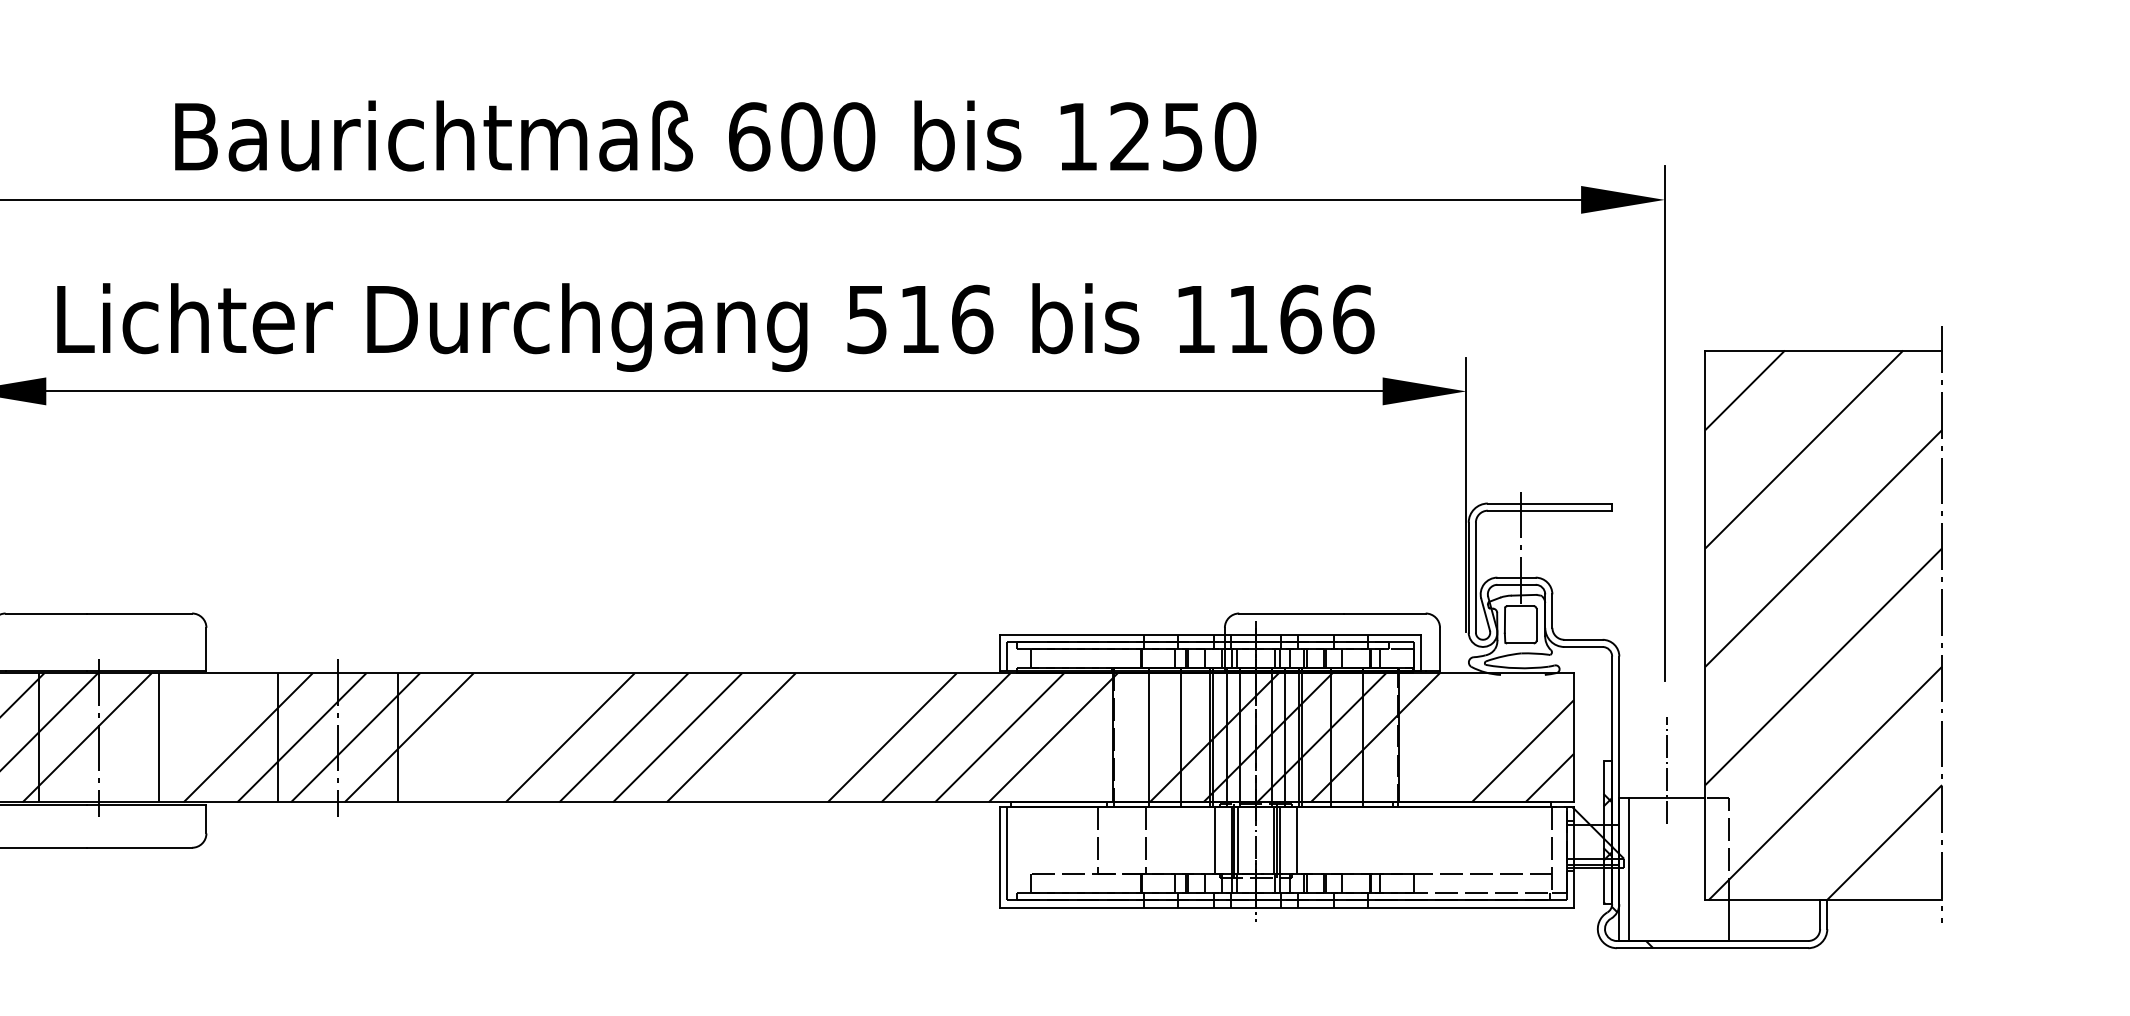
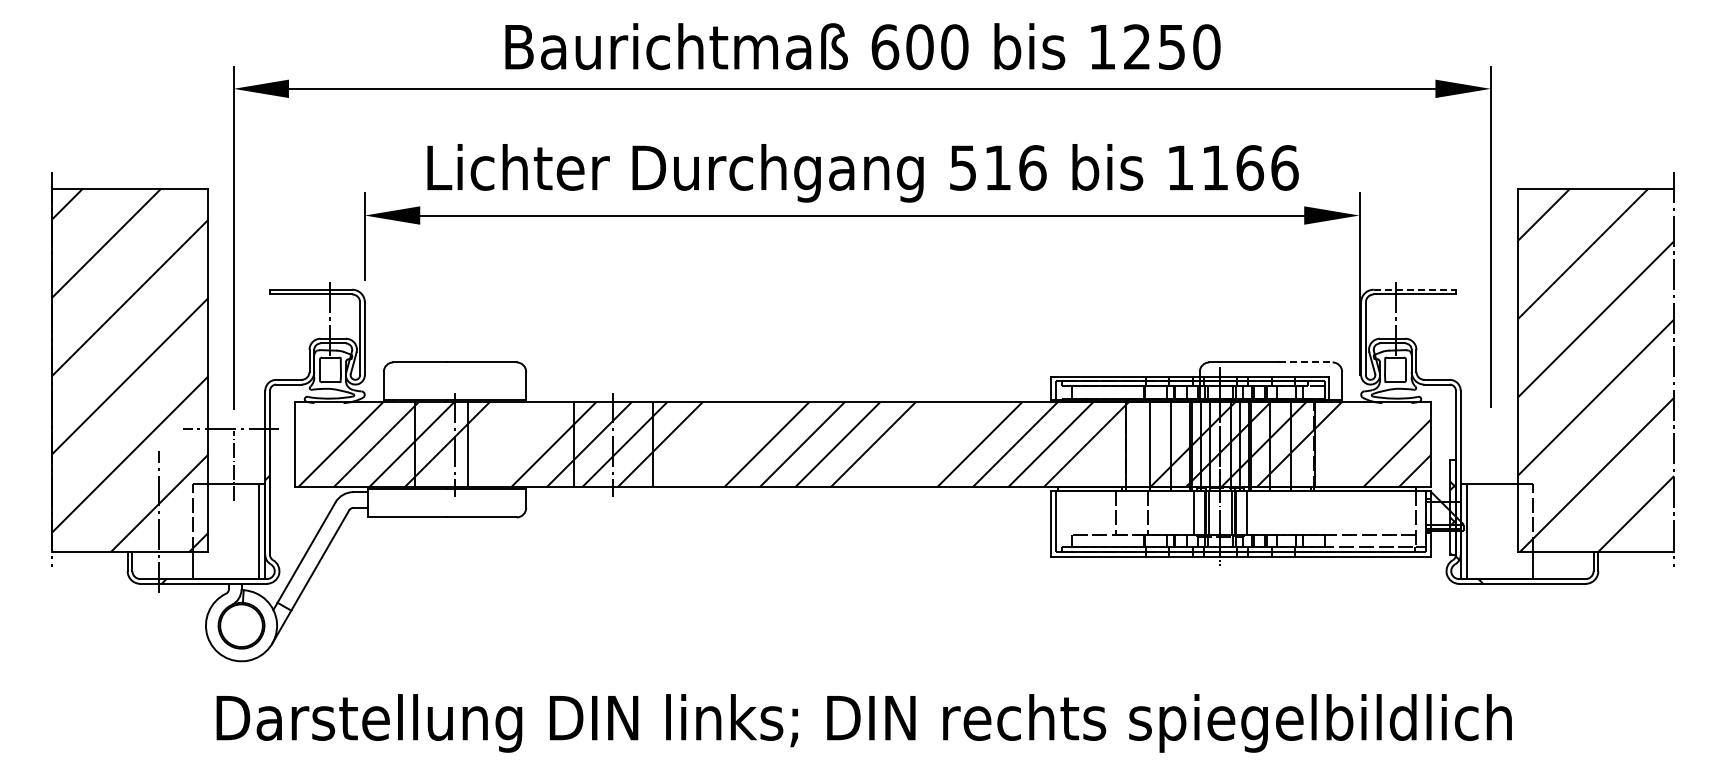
line: (1550, 503) -> (1415, 289), solid -> dashed
line: (1384, 613) -> (1305, 362), solid -> dashed
line: (158, 737) -> (467, 444), moved
line: (1667, 770) -> (1492, 466), removed

